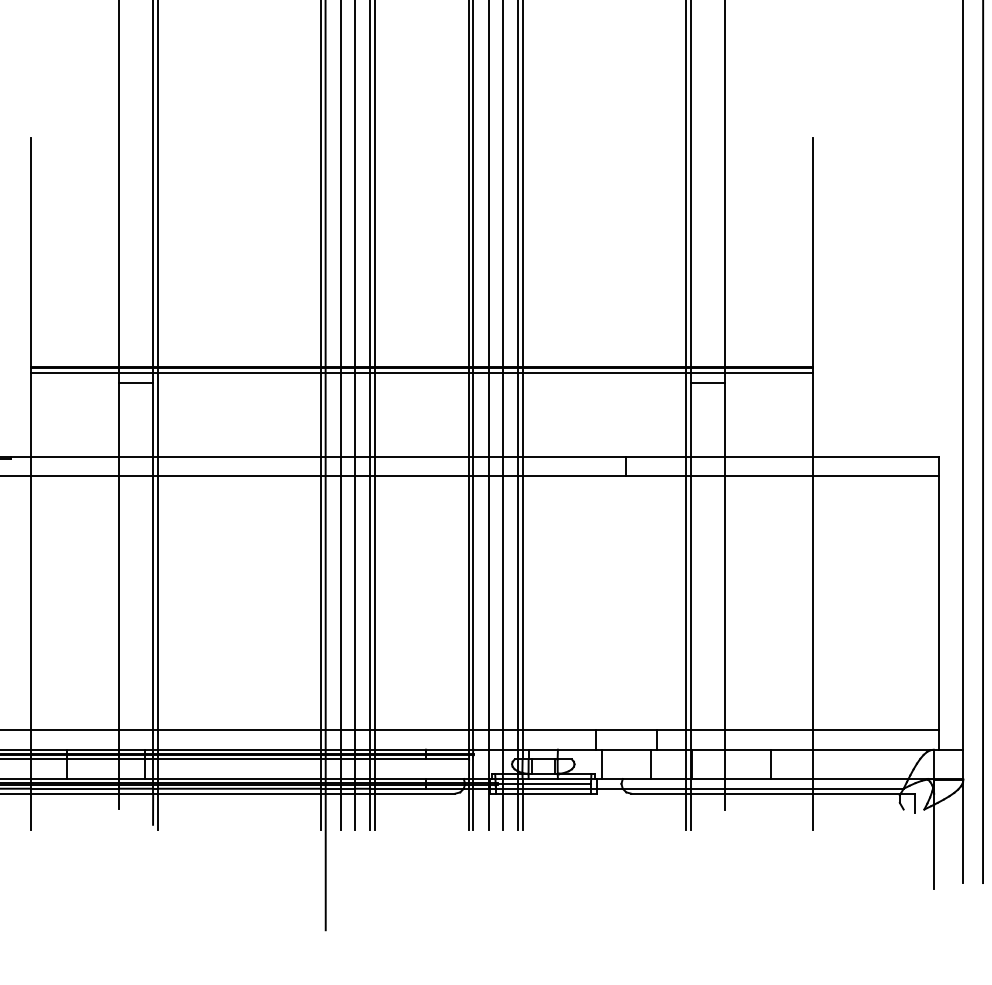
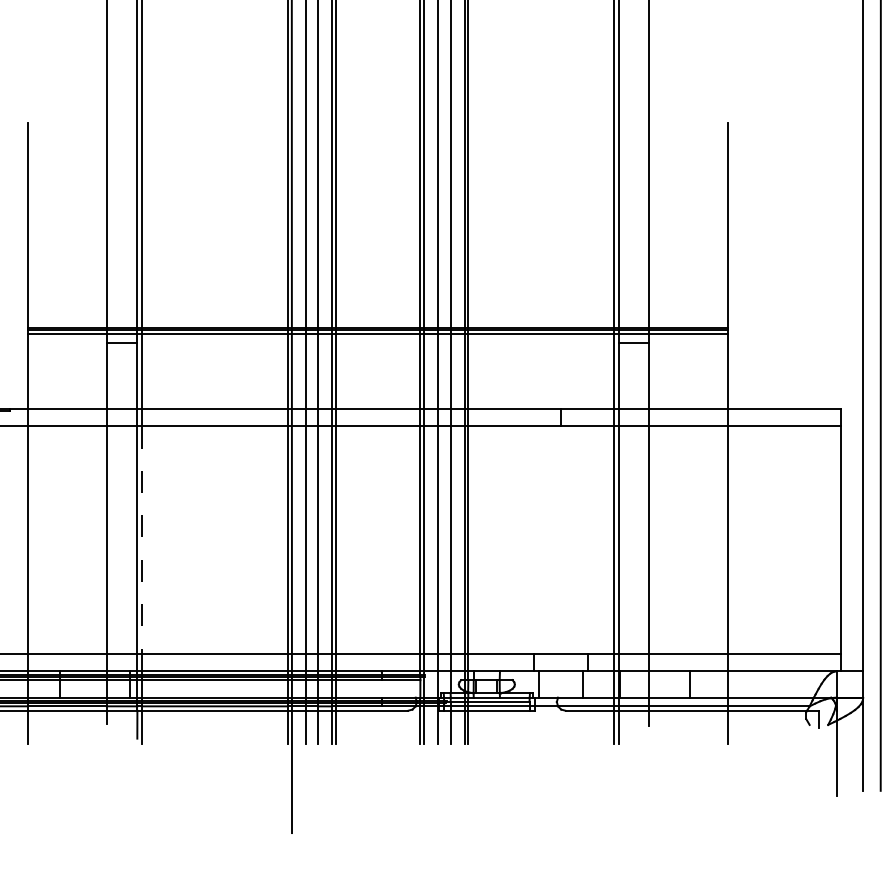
line: (158, 603) -> (142, 540), solid -> dashed

